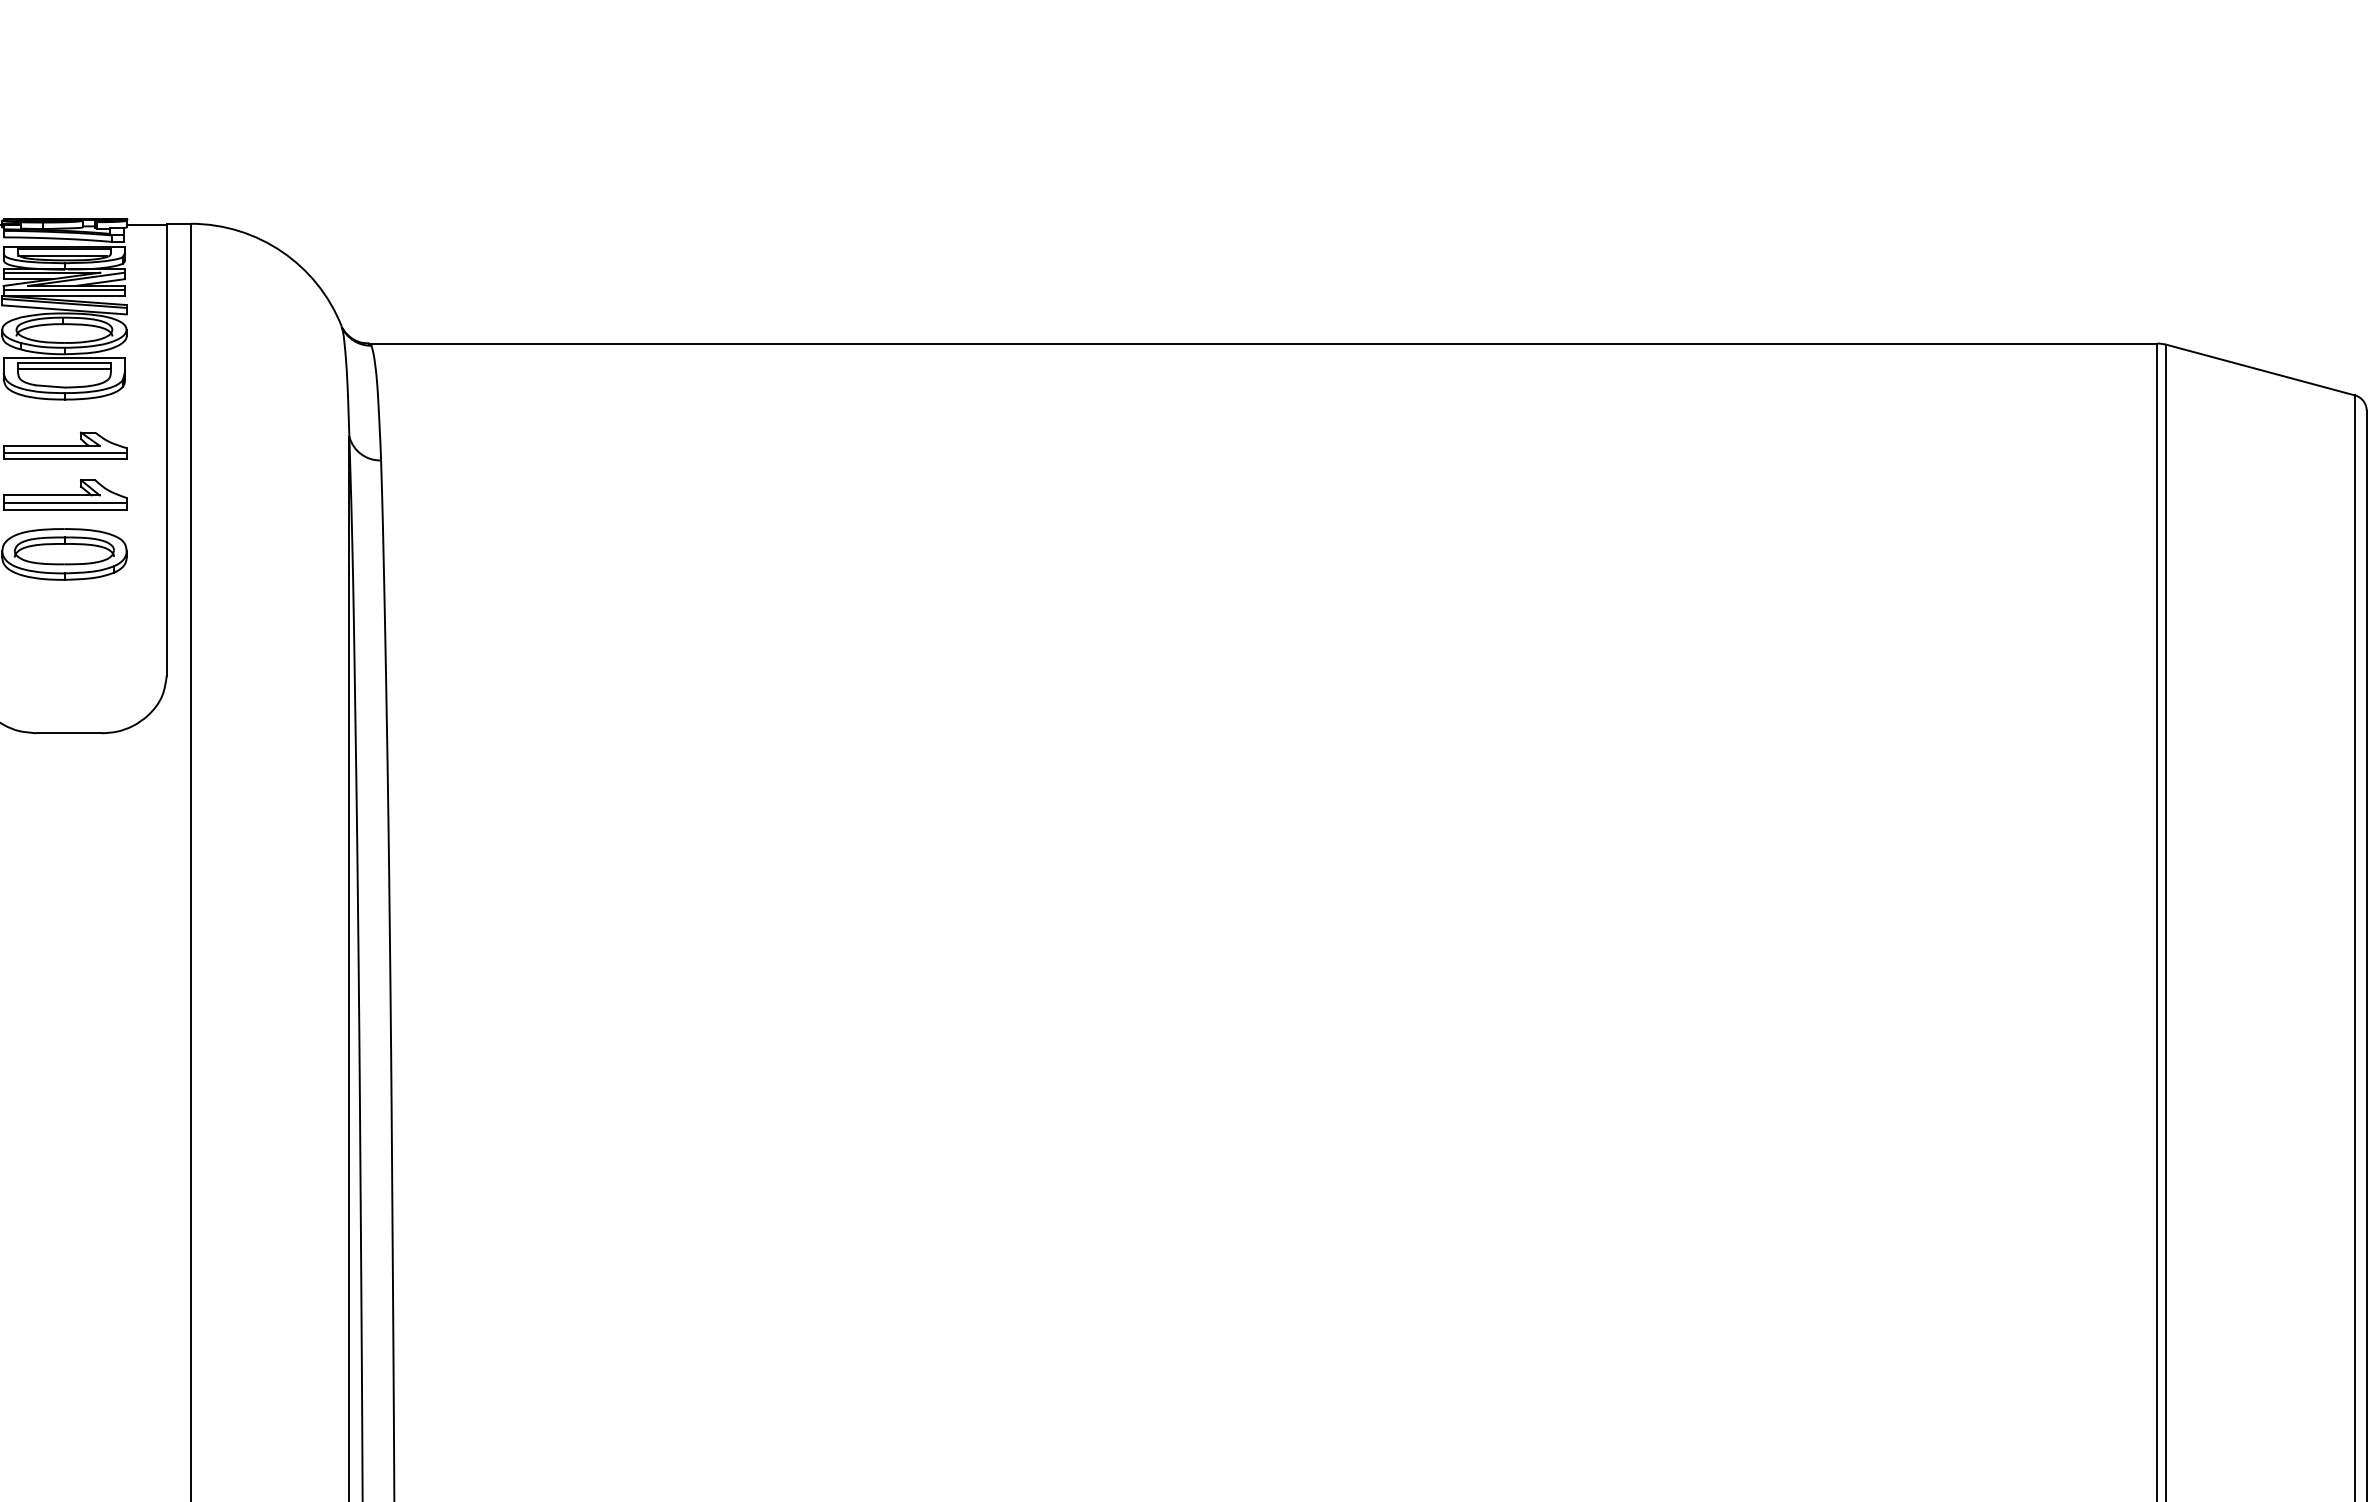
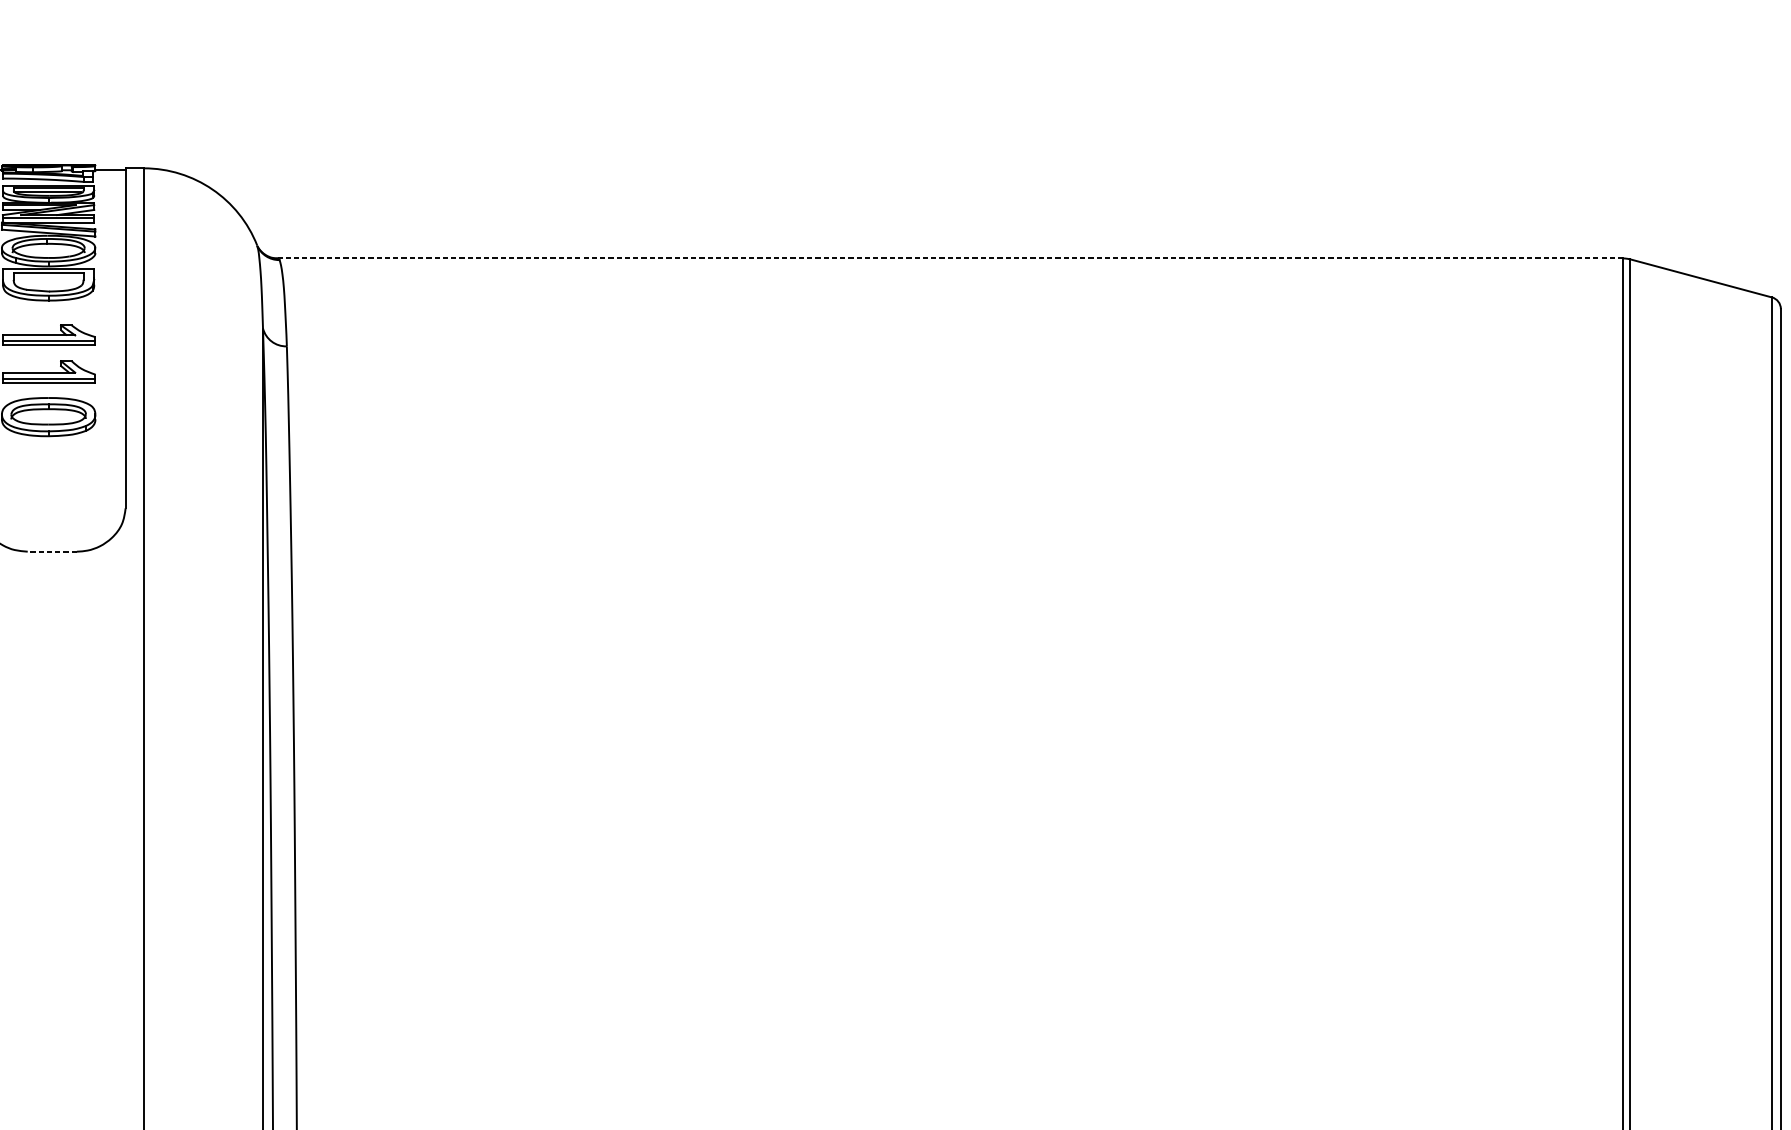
line: (1262, 343) -> (950, 258), solid -> dashed
line: (64, 369) -> (48, 277), removed
line: (69, 733) -> (52, 551), solid -> dashed

